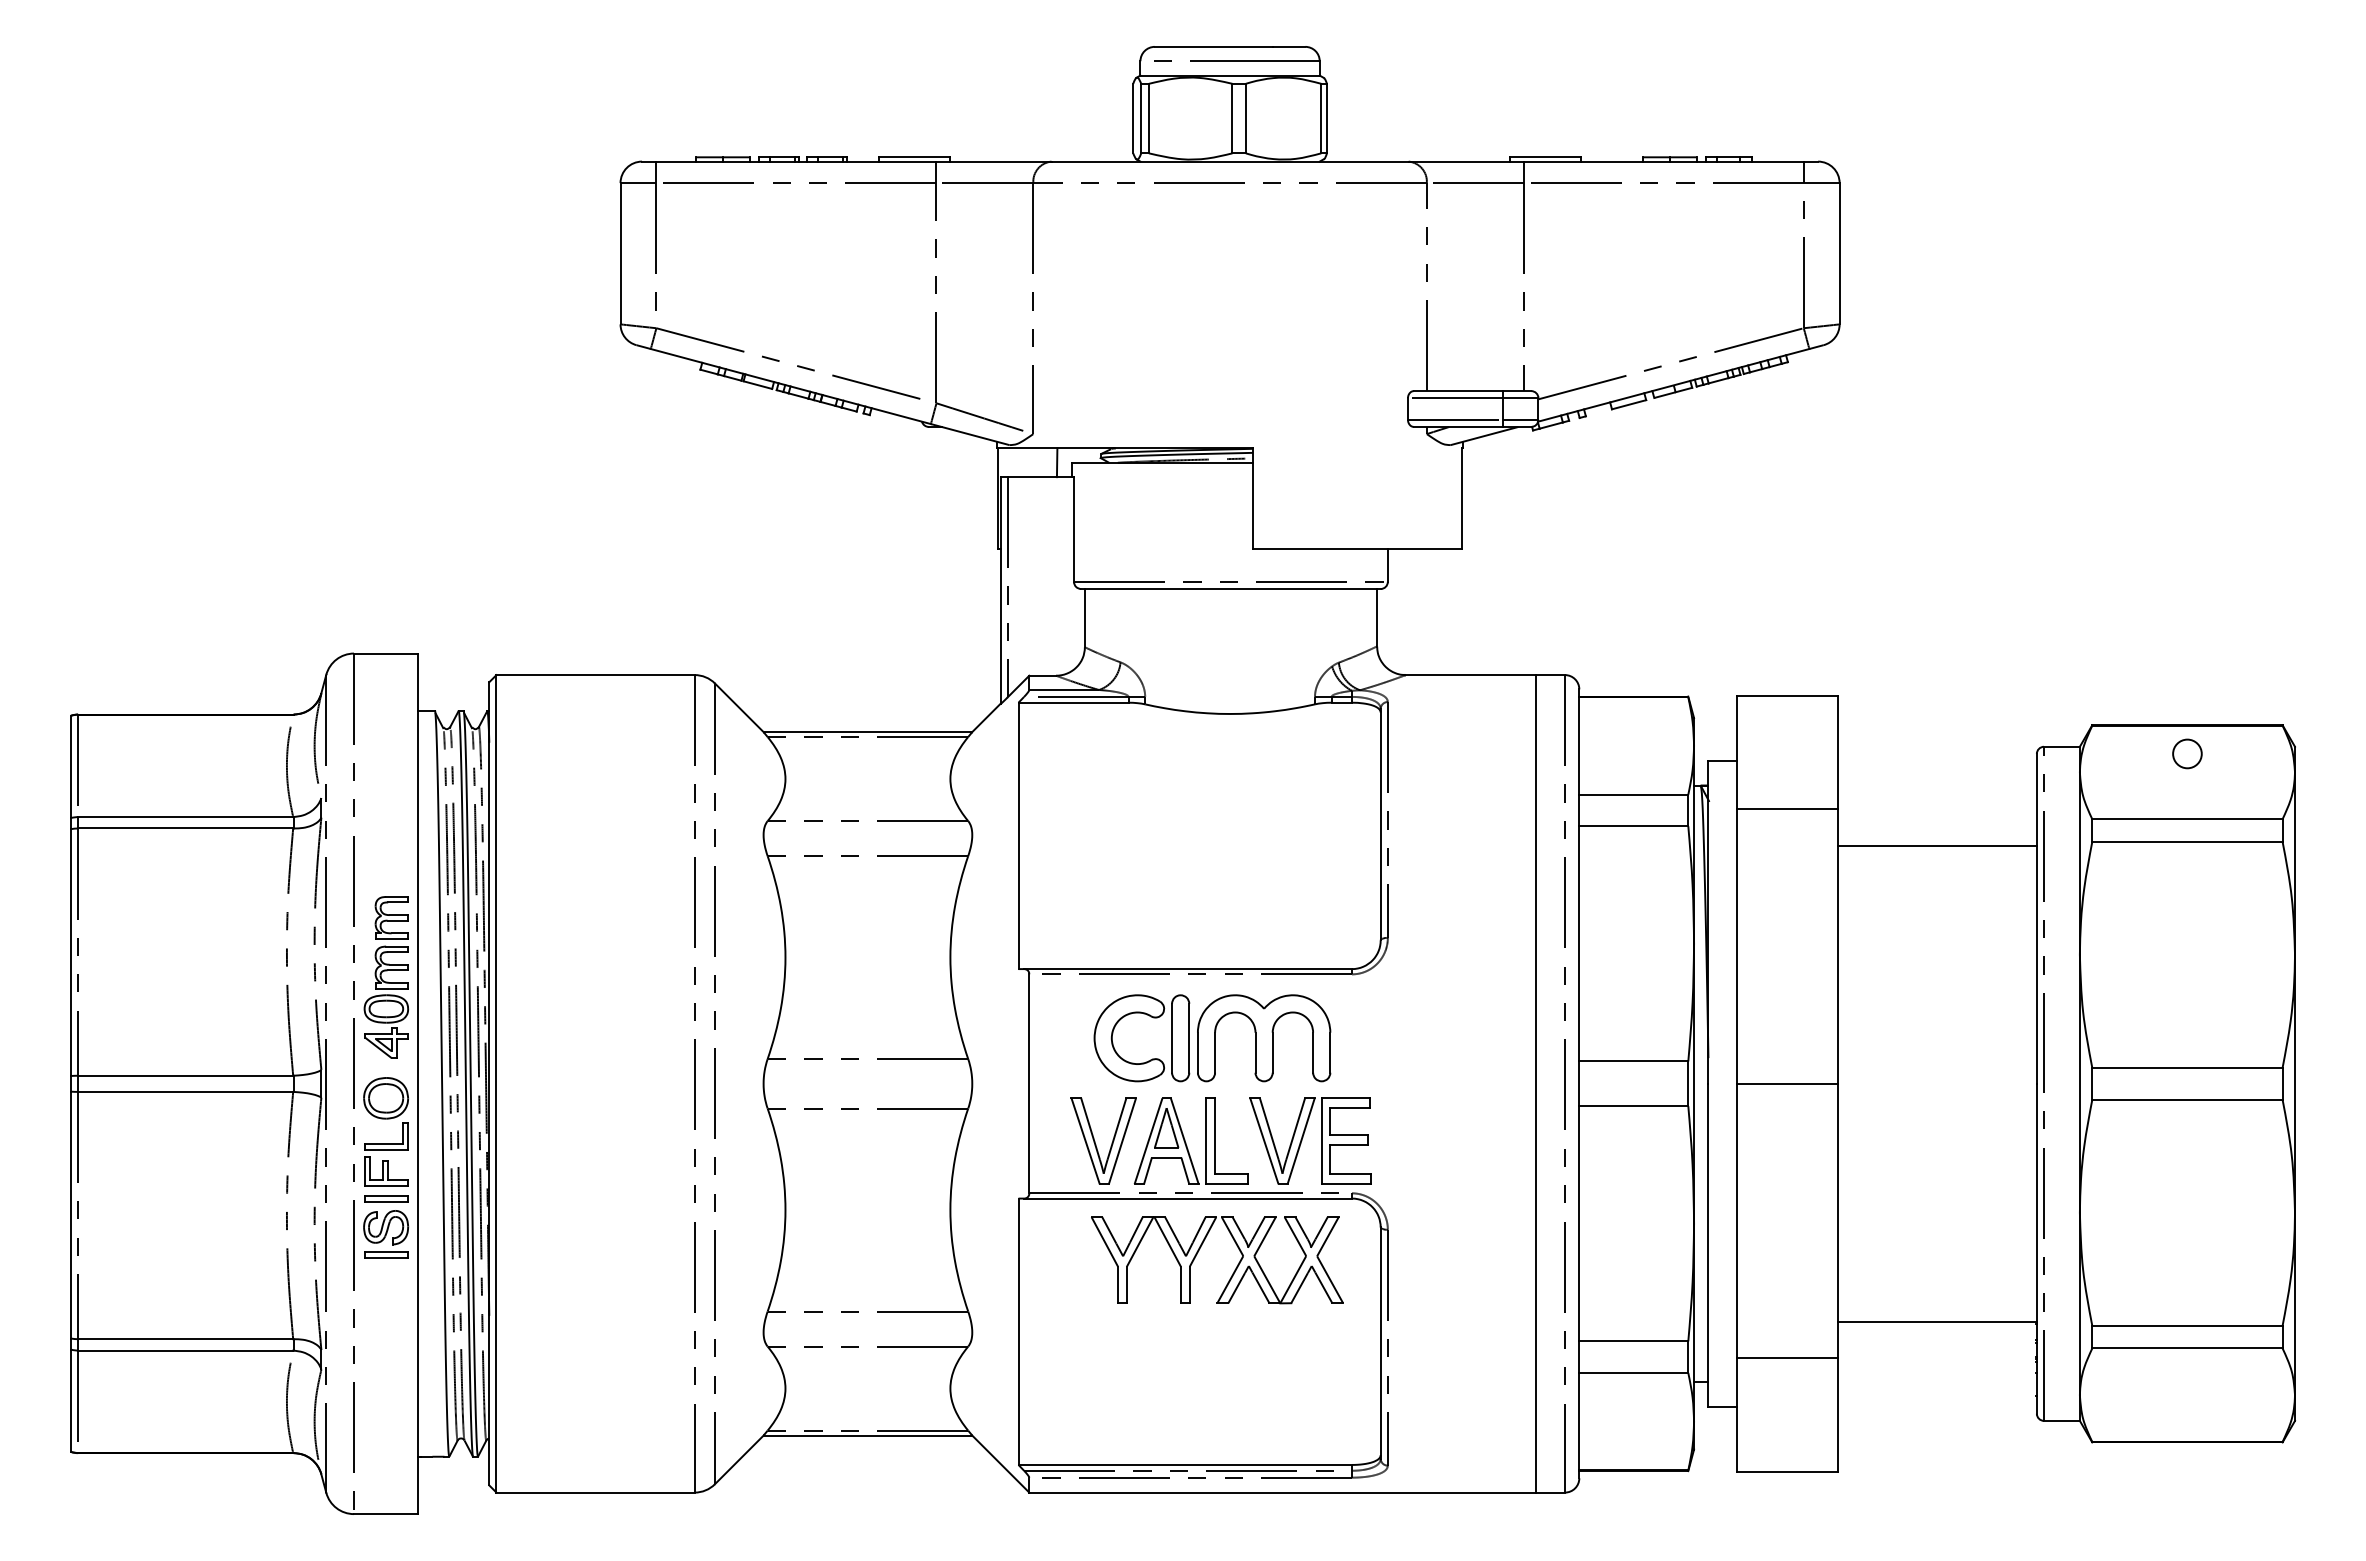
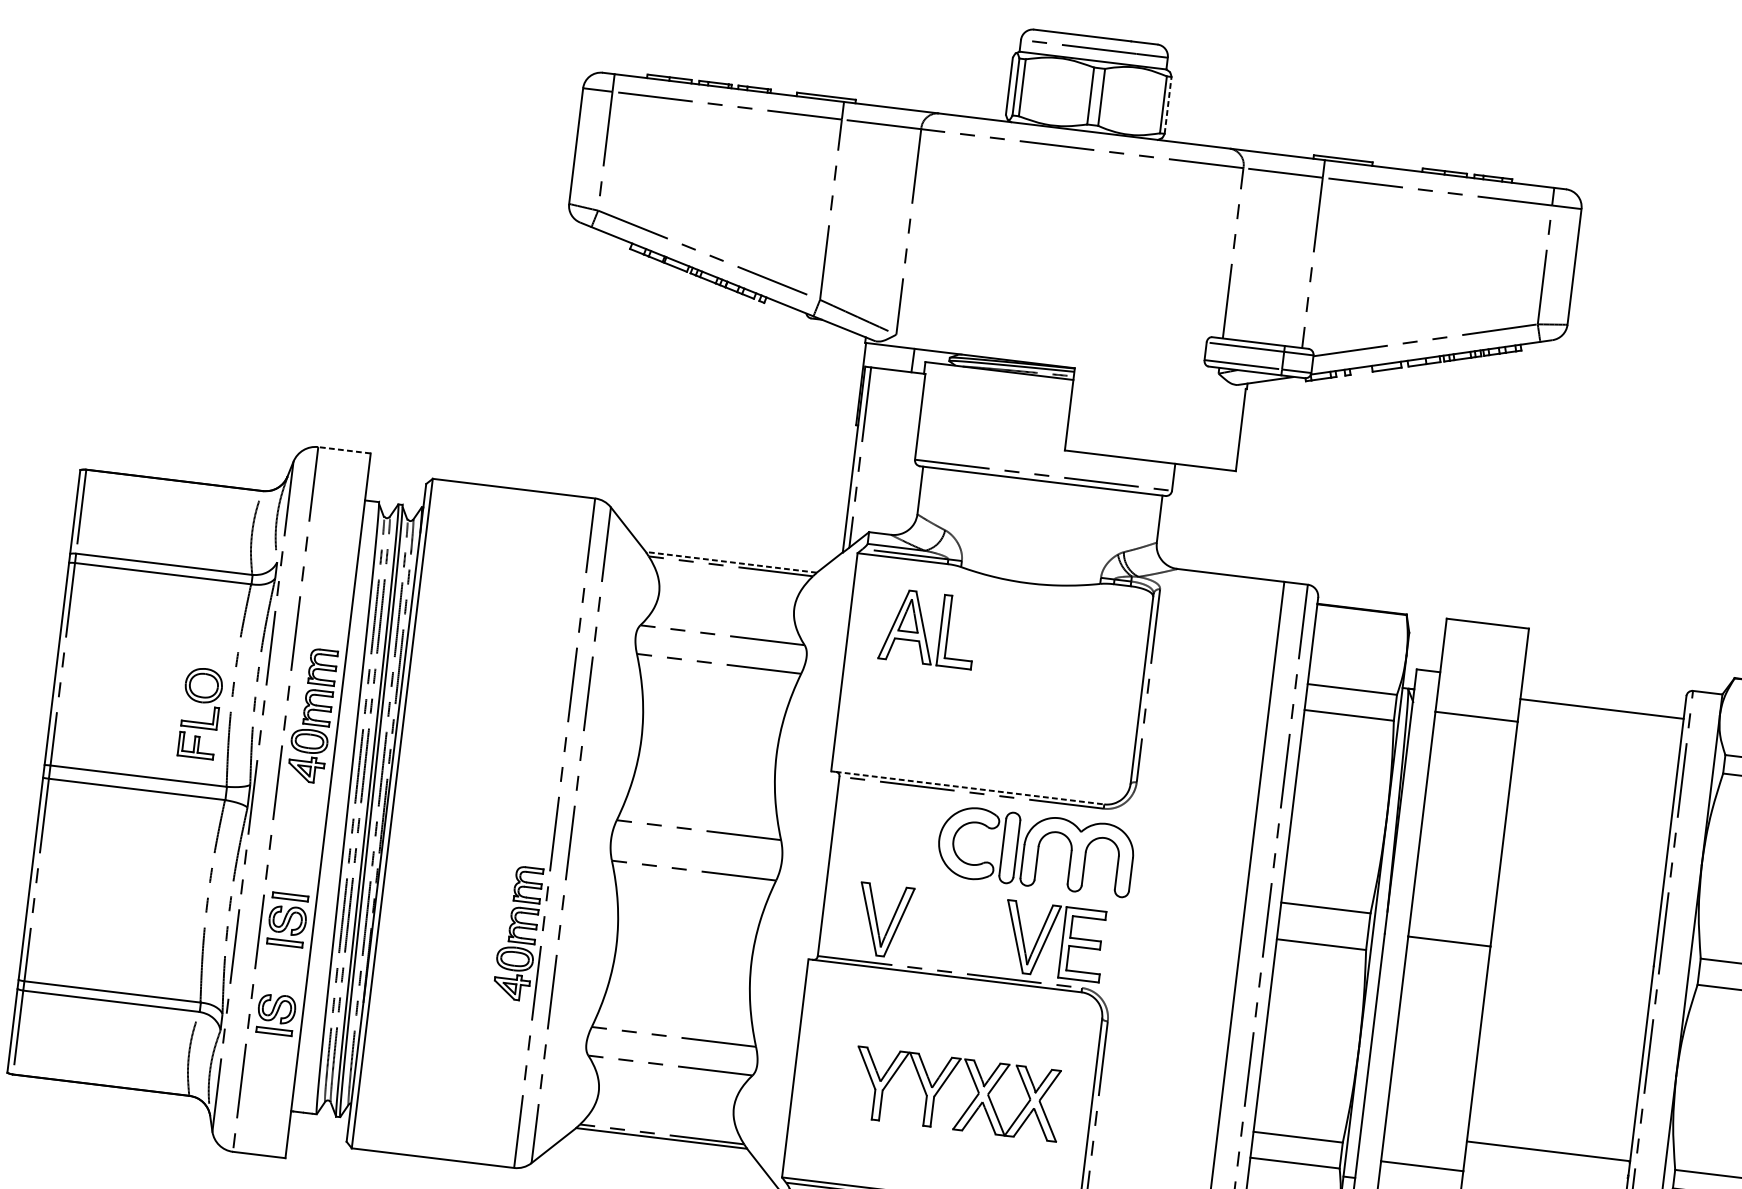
line: (1326, 118) -> (1167, 105), solid -> dashed
line: (385, 653) -> (344, 450), solid -> dashed
line: (867, 732) -> (730, 562), solid -> dashed
line: (1936, 845) -> (1601, 708), moved
line: (1188, 969) -> (970, 788), solid -> dashed
part: (1212, 1038) -> (1035, 851), moved
part: (385, 1119) -> (201, 702), moved
part: (1190, 1140) -> (928, 628), moved
part: (665, 1209) -> (518, 933), added
part: (1234, 1269) -> (970, 1103), moved
part: (385, 1342) -> (275, 1014), added

